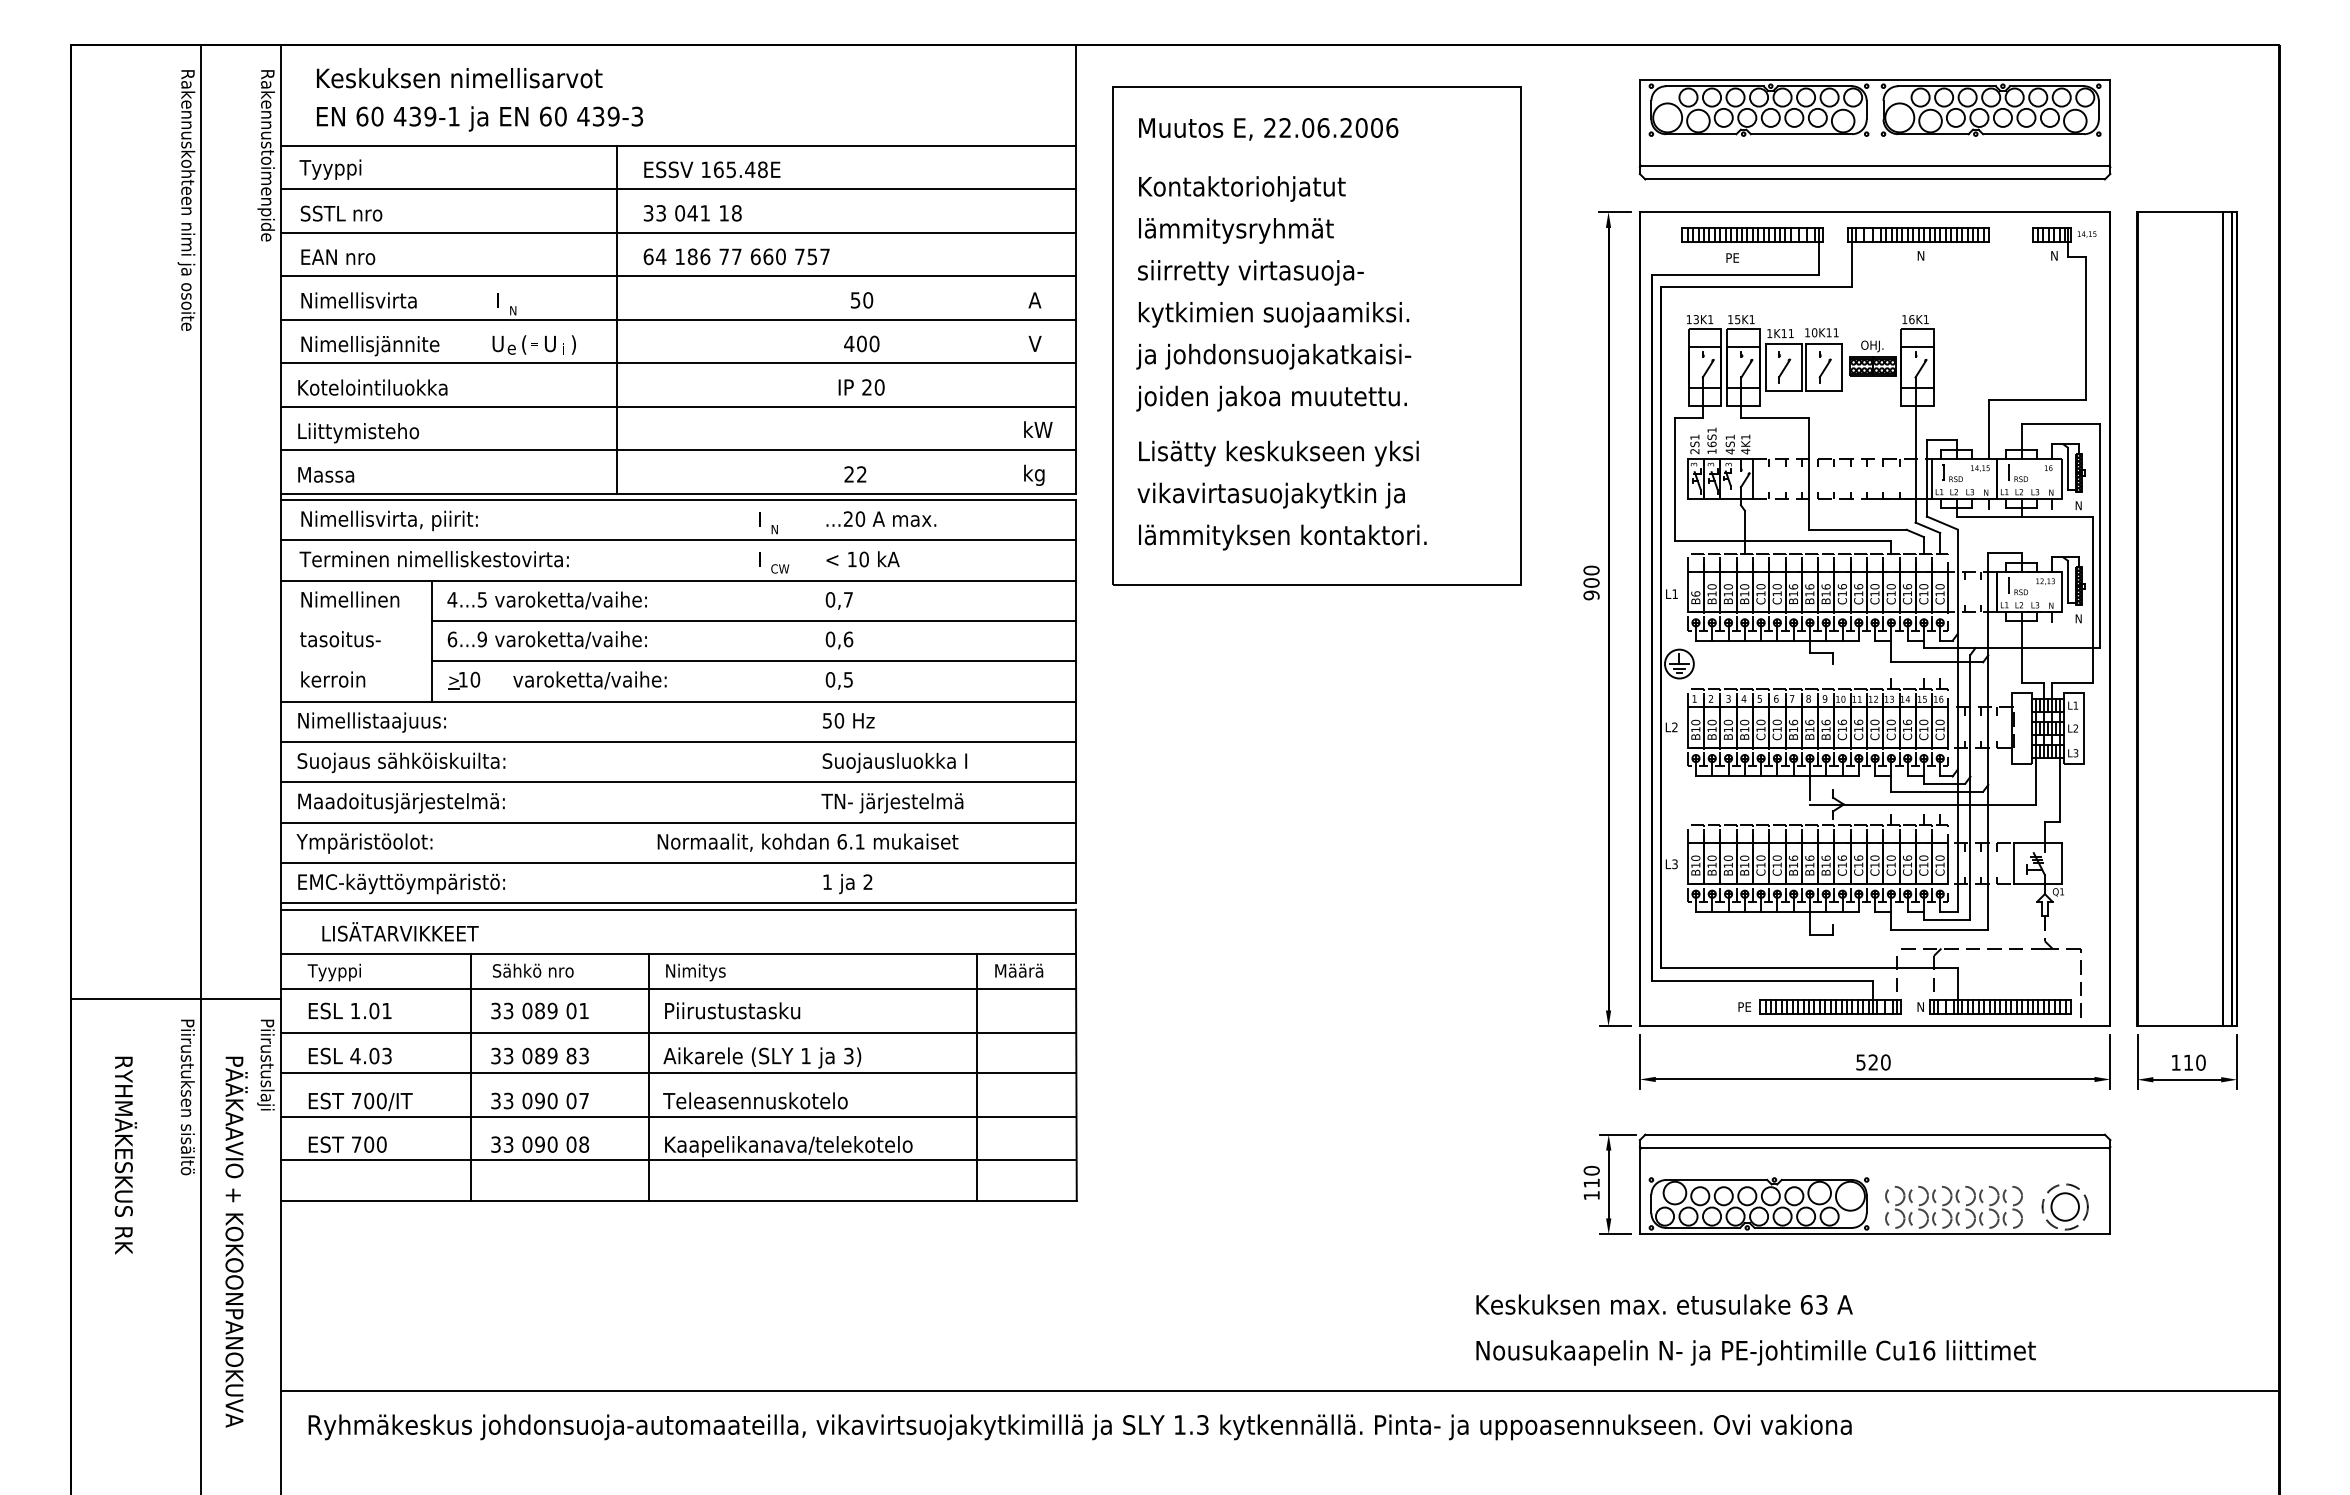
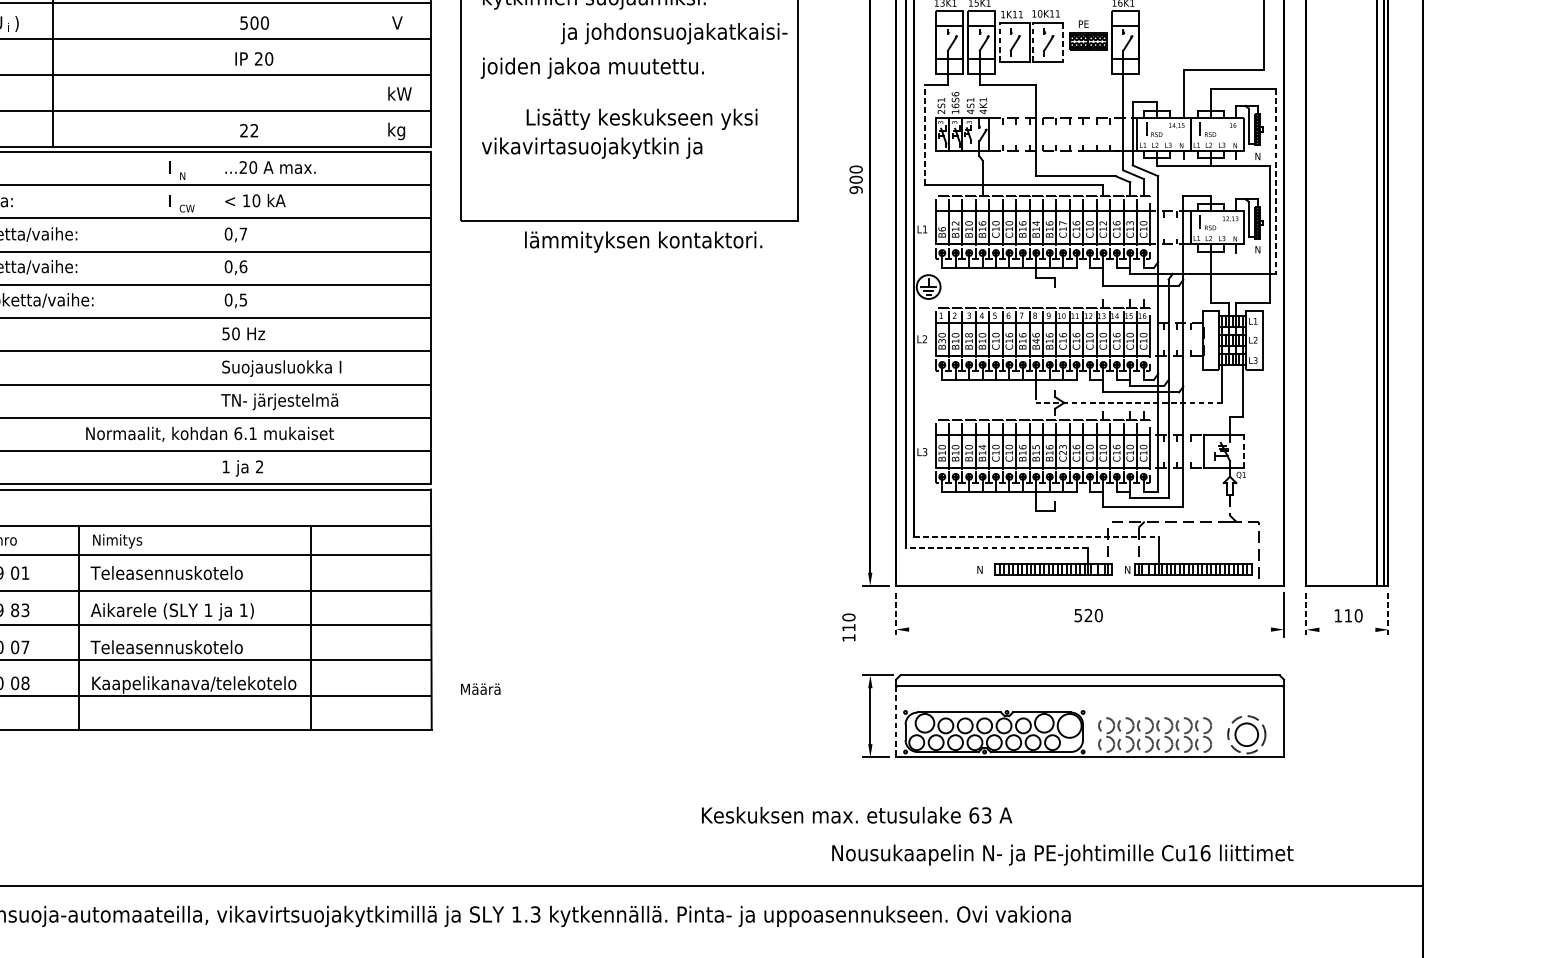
text: (849, 344) -> (244, 23), 400 -> 500
text: (1872, 346) -> (1087, 25), OHJ. -> PE
text: (1273, 356) -> (673, 33), moved
line: (1765, 367) -> (999, 42), solid -> dashed
line: (1806, 367) -> (1033, 42), solid -> dashed
line: (1842, 367) -> (1063, 42), solid -> dashed
text: (1711, 429) -> (955, 93), 16S1 -> 16S6
text: (1278, 453) -> (641, 119), moved
line: (1675, 479) -> (925, 134), solid -> dashed
line: (2100, 536) -> (1275, 181), solid -> dashed
text: (1282, 537) -> (643, 242), moved
text: (1591, 582) -> (856, 179), moved
text: (1711, 586) -> (955, 223), B10 -> B12
text: (1744, 586) -> (982, 223), B10 -> B16
text: (1809, 586) -> (1035, 223), B16 -> B14
text: (1841, 586) -> (1062, 223), C16 -> C17
text: (1890, 586) -> (1102, 223), C10 -> C12
text: (1923, 586) -> (1129, 223), C10 -> C13
text: (1776, 721) -> (1008, 334), C10 -> C16
text: (1728, 722) -> (969, 335), B10 -> B18
text: (1695, 729) -> (941, 341), B10 -> B30
text: (1809, 729) -> (1035, 341), B16 -> B46
line: (1922, 804) -> (1129, 402), solid -> dashed
text: (1809, 857) -> (1035, 446), B16 -> B15
text: (1744, 858) -> (982, 447), B10 -> B14
text: (1841, 861) -> (1062, 449), C16 -> C23
line: (2062, 863) -> (1244, 451), solid -> dashed
line: (1809, 967) -> (1035, 537), solid -> dashed
text: (1019, 970) -> (480, 689), moved
line: (1762, 980) -> (997, 547), solid -> dashed
text: (1745, 1006) -> (983, 569), PE -> N
text: (755, 1010) -> (166, 572), Piirustustasku -> Teleasennuskotelo
text: (848, 1055) -> (243, 609), 3) -> 1)
line: (1639, 1061) -> (895, 614), solid -> dashed
line: (2137, 1062) -> (1306, 615), solid -> dashed
line: (2237, 1062) -> (1388, 615), solid -> dashed
line: (977, 1076) -> (311, 627), moved
line: (1874, 1079) -> (1089, 629), removed
line: (2187, 1079) -> (1347, 629), removed
text: (1591, 1182) -> (848, 627), moved
line: (1639, 1191) -> (895, 721), solid -> dashed
text: (1664, 1304) -> (856, 815), moved
text: (1755, 1352) -> (1062, 854), moved

